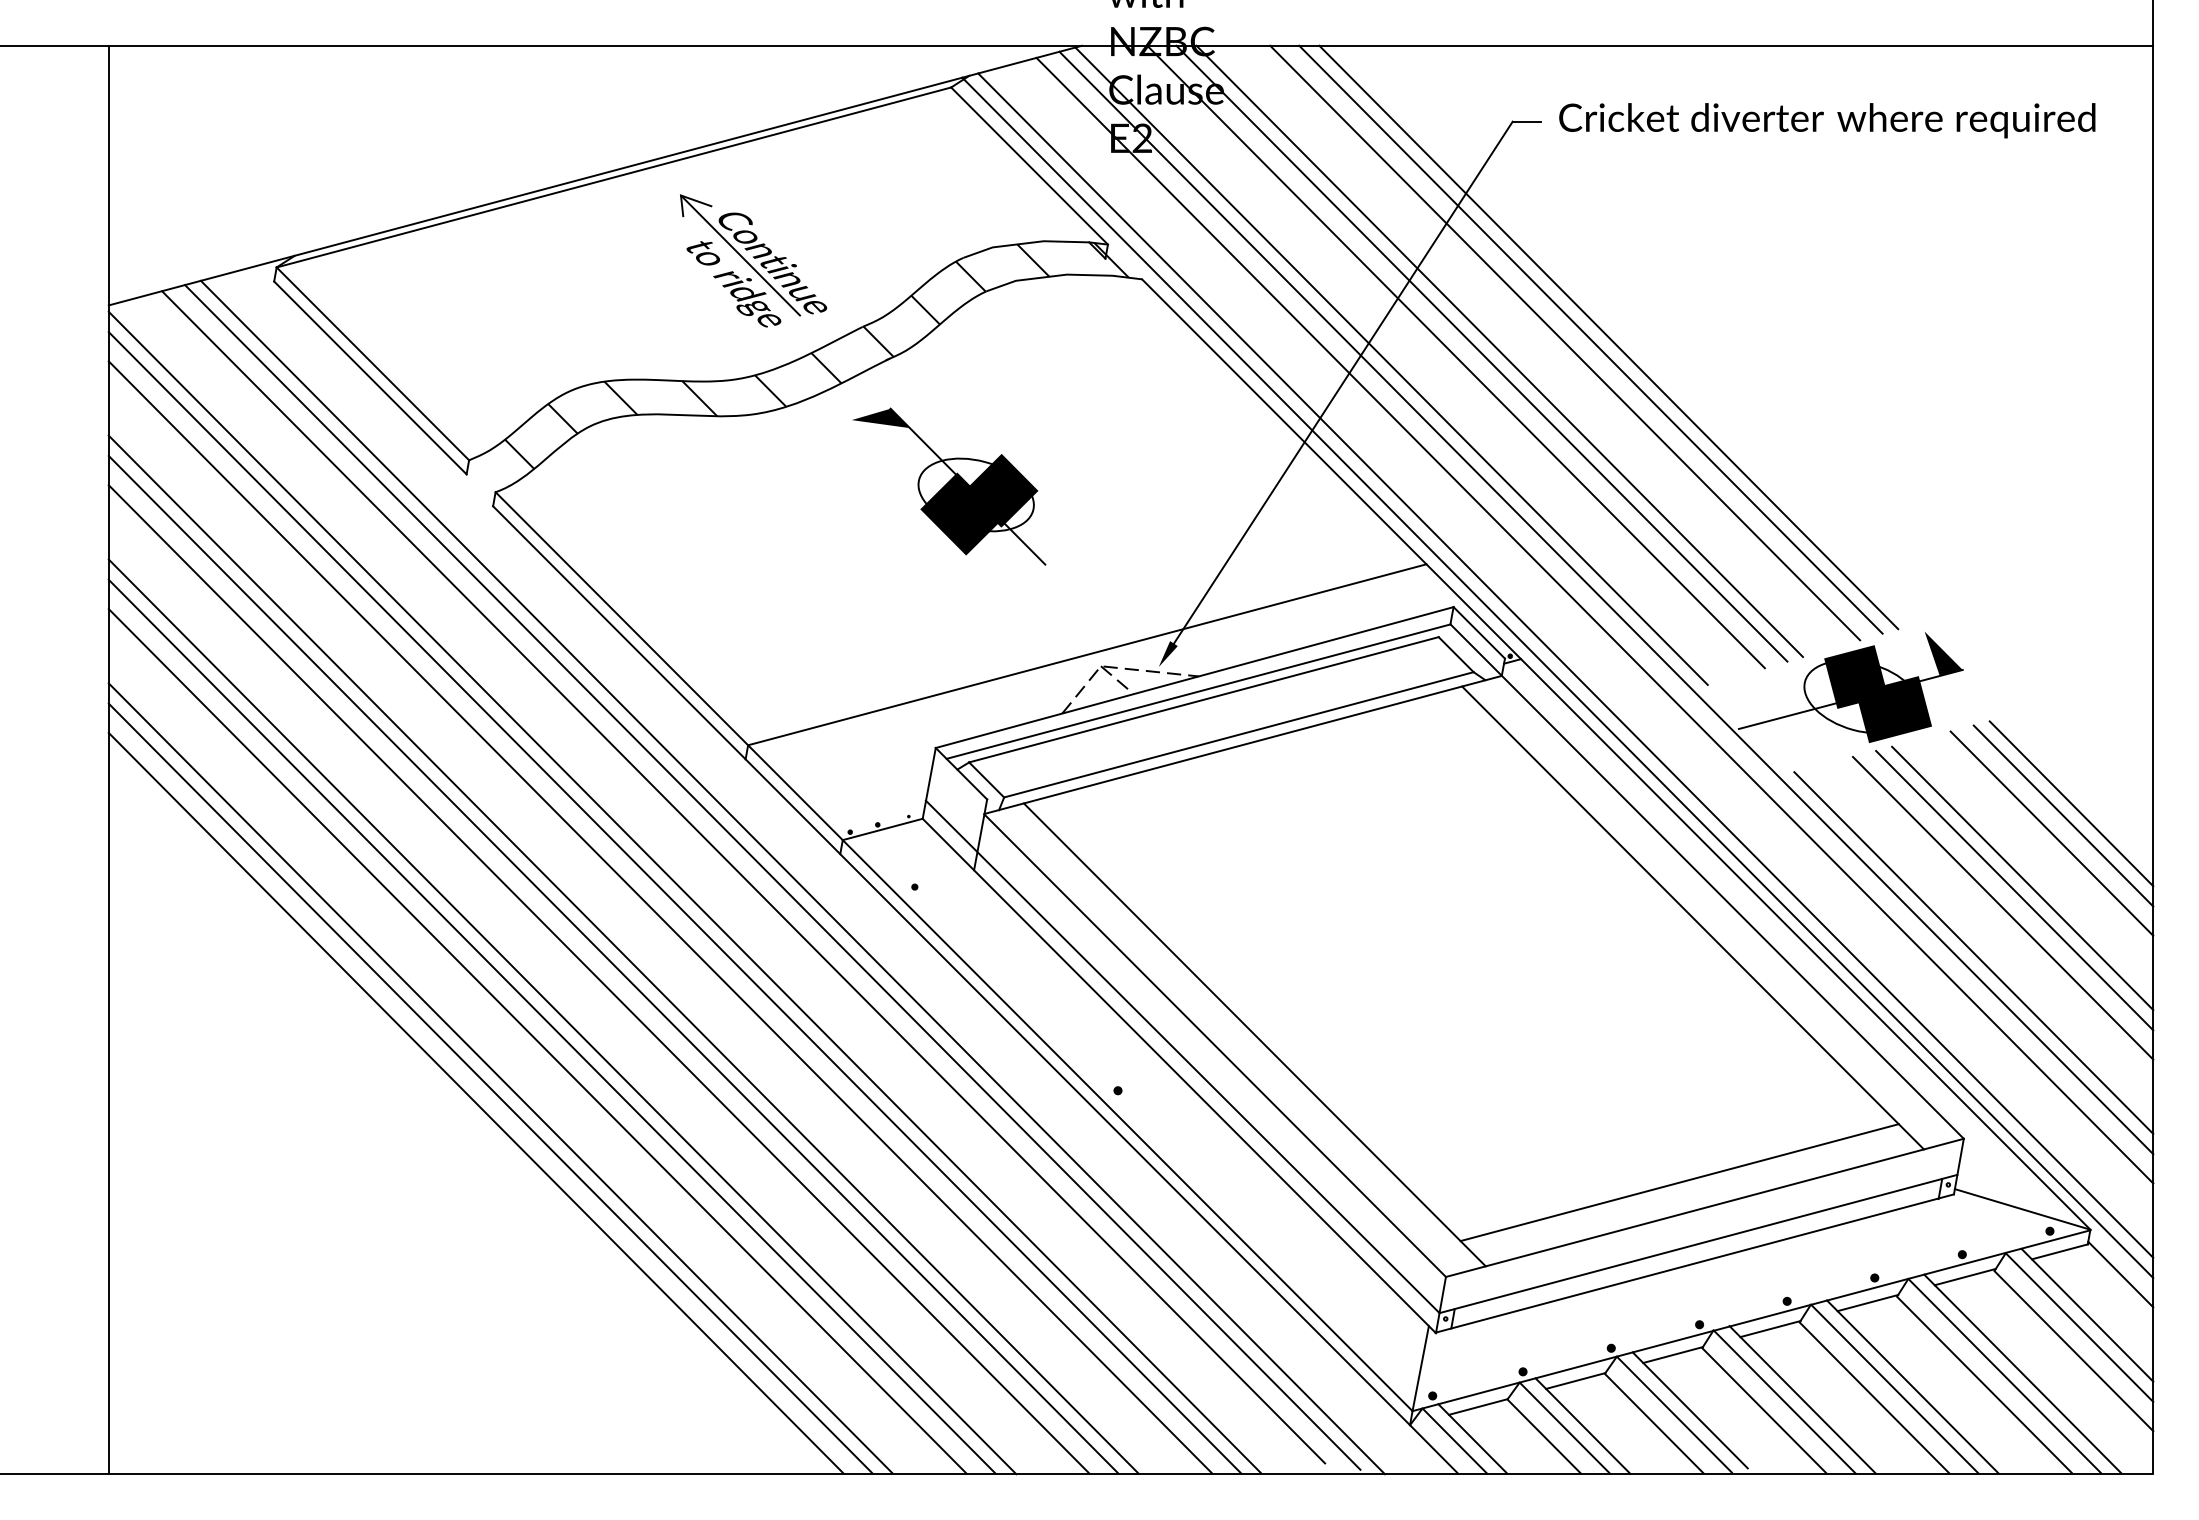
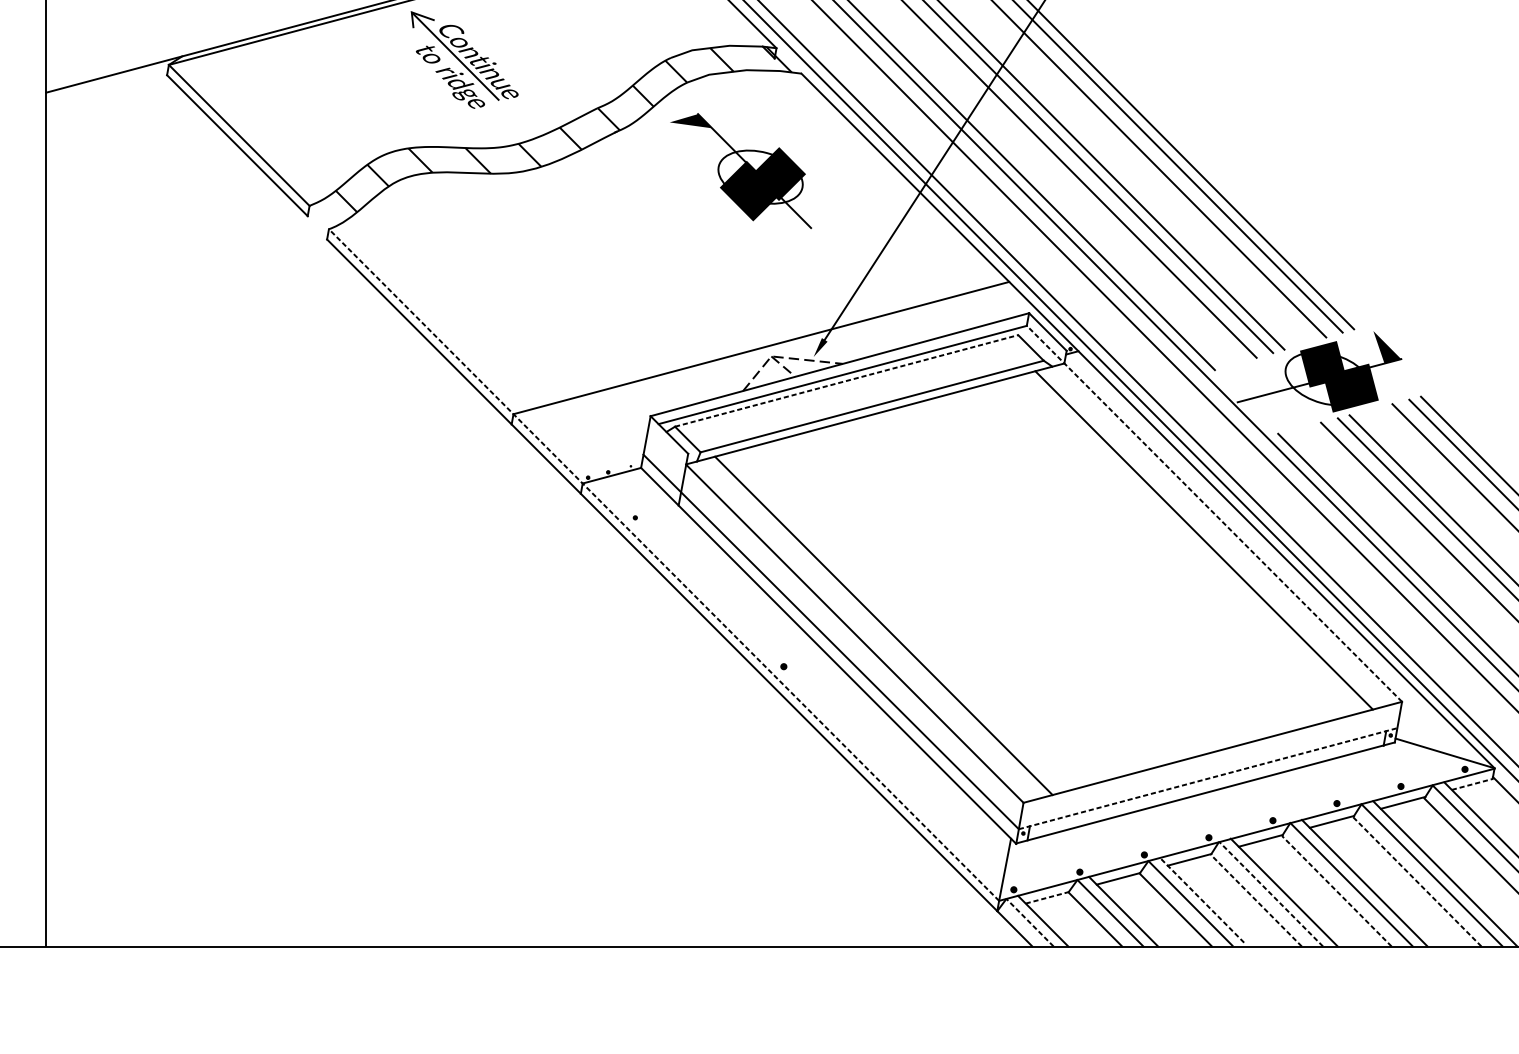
part: (753, 260) -> (464, 59), moved
part: (949, 486) -> (741, 170), moved
line: (1203, 699) -> (846, 380), solid -> dashed
line: (743, 877) -> (510, 510), removed
line: (772, 877) -> (531, 510), removed
line: (792, 877) -> (545, 510), removed
line: (1706, 881) -> (1213, 513), solid -> dashed
line: (684, 892) -> (467, 521), removed
line: (674, 902) -> (459, 529), removed
line: (660, 917) -> (449, 540), removed
line: (953, 951) -> (663, 564), solid -> dashed
line: (623, 954) -> (422, 567), removed
line: (613, 964) -> (415, 574), removed
line: (598, 979) -> (404, 585), removed
line: (562, 1016) -> (377, 612), removed
line: (551, 1026) -> (369, 619), removed
line: (537, 1041) -> (359, 630), removed
line: (500, 1078) -> (332, 657), removed
line: (490, 1088) -> (325, 665), removed
line: (475, 1102) -> (314, 675), removed
line: (1679, 1182) -> (1194, 733), removed
line: (1698, 1243) -> (1208, 778), solid -> dashed
line: (2059, 1251) -> (1471, 784), solid -> dashed
line: (1984, 1385) -> (1417, 882), solid -> dashed
line: (1874, 1397) -> (1336, 890), solid -> dashed
line: (1784, 1401) -> (1270, 893), solid -> dashed
line: (1478, 1406) -> (1047, 897), solid -> dashed
line: (1690, 1410) -> (1202, 900), solid -> dashed
line: (1764, 1410) -> (1256, 900), solid -> dashed
line: (1454, 1441) -> (1029, 923), solid -> dashed

